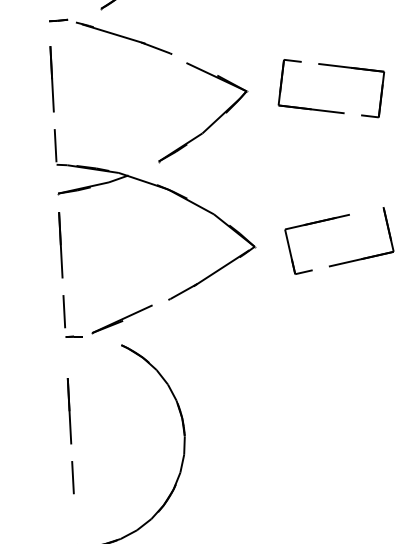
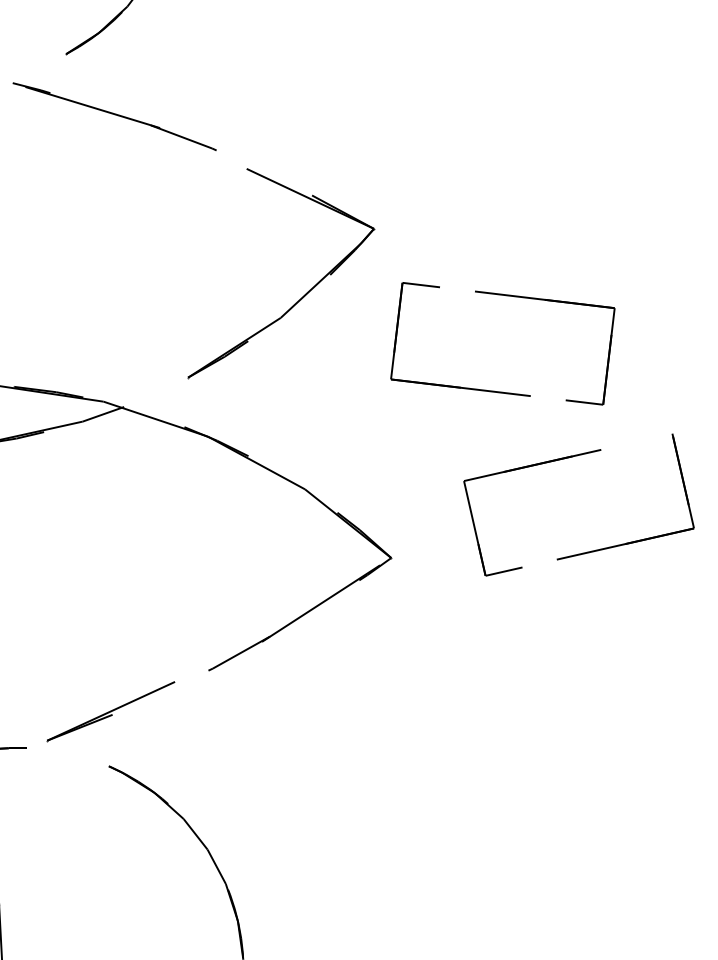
part: (337, 67) -> (515, 299), moved
part: (334, 219) -> (568, 459), moved

